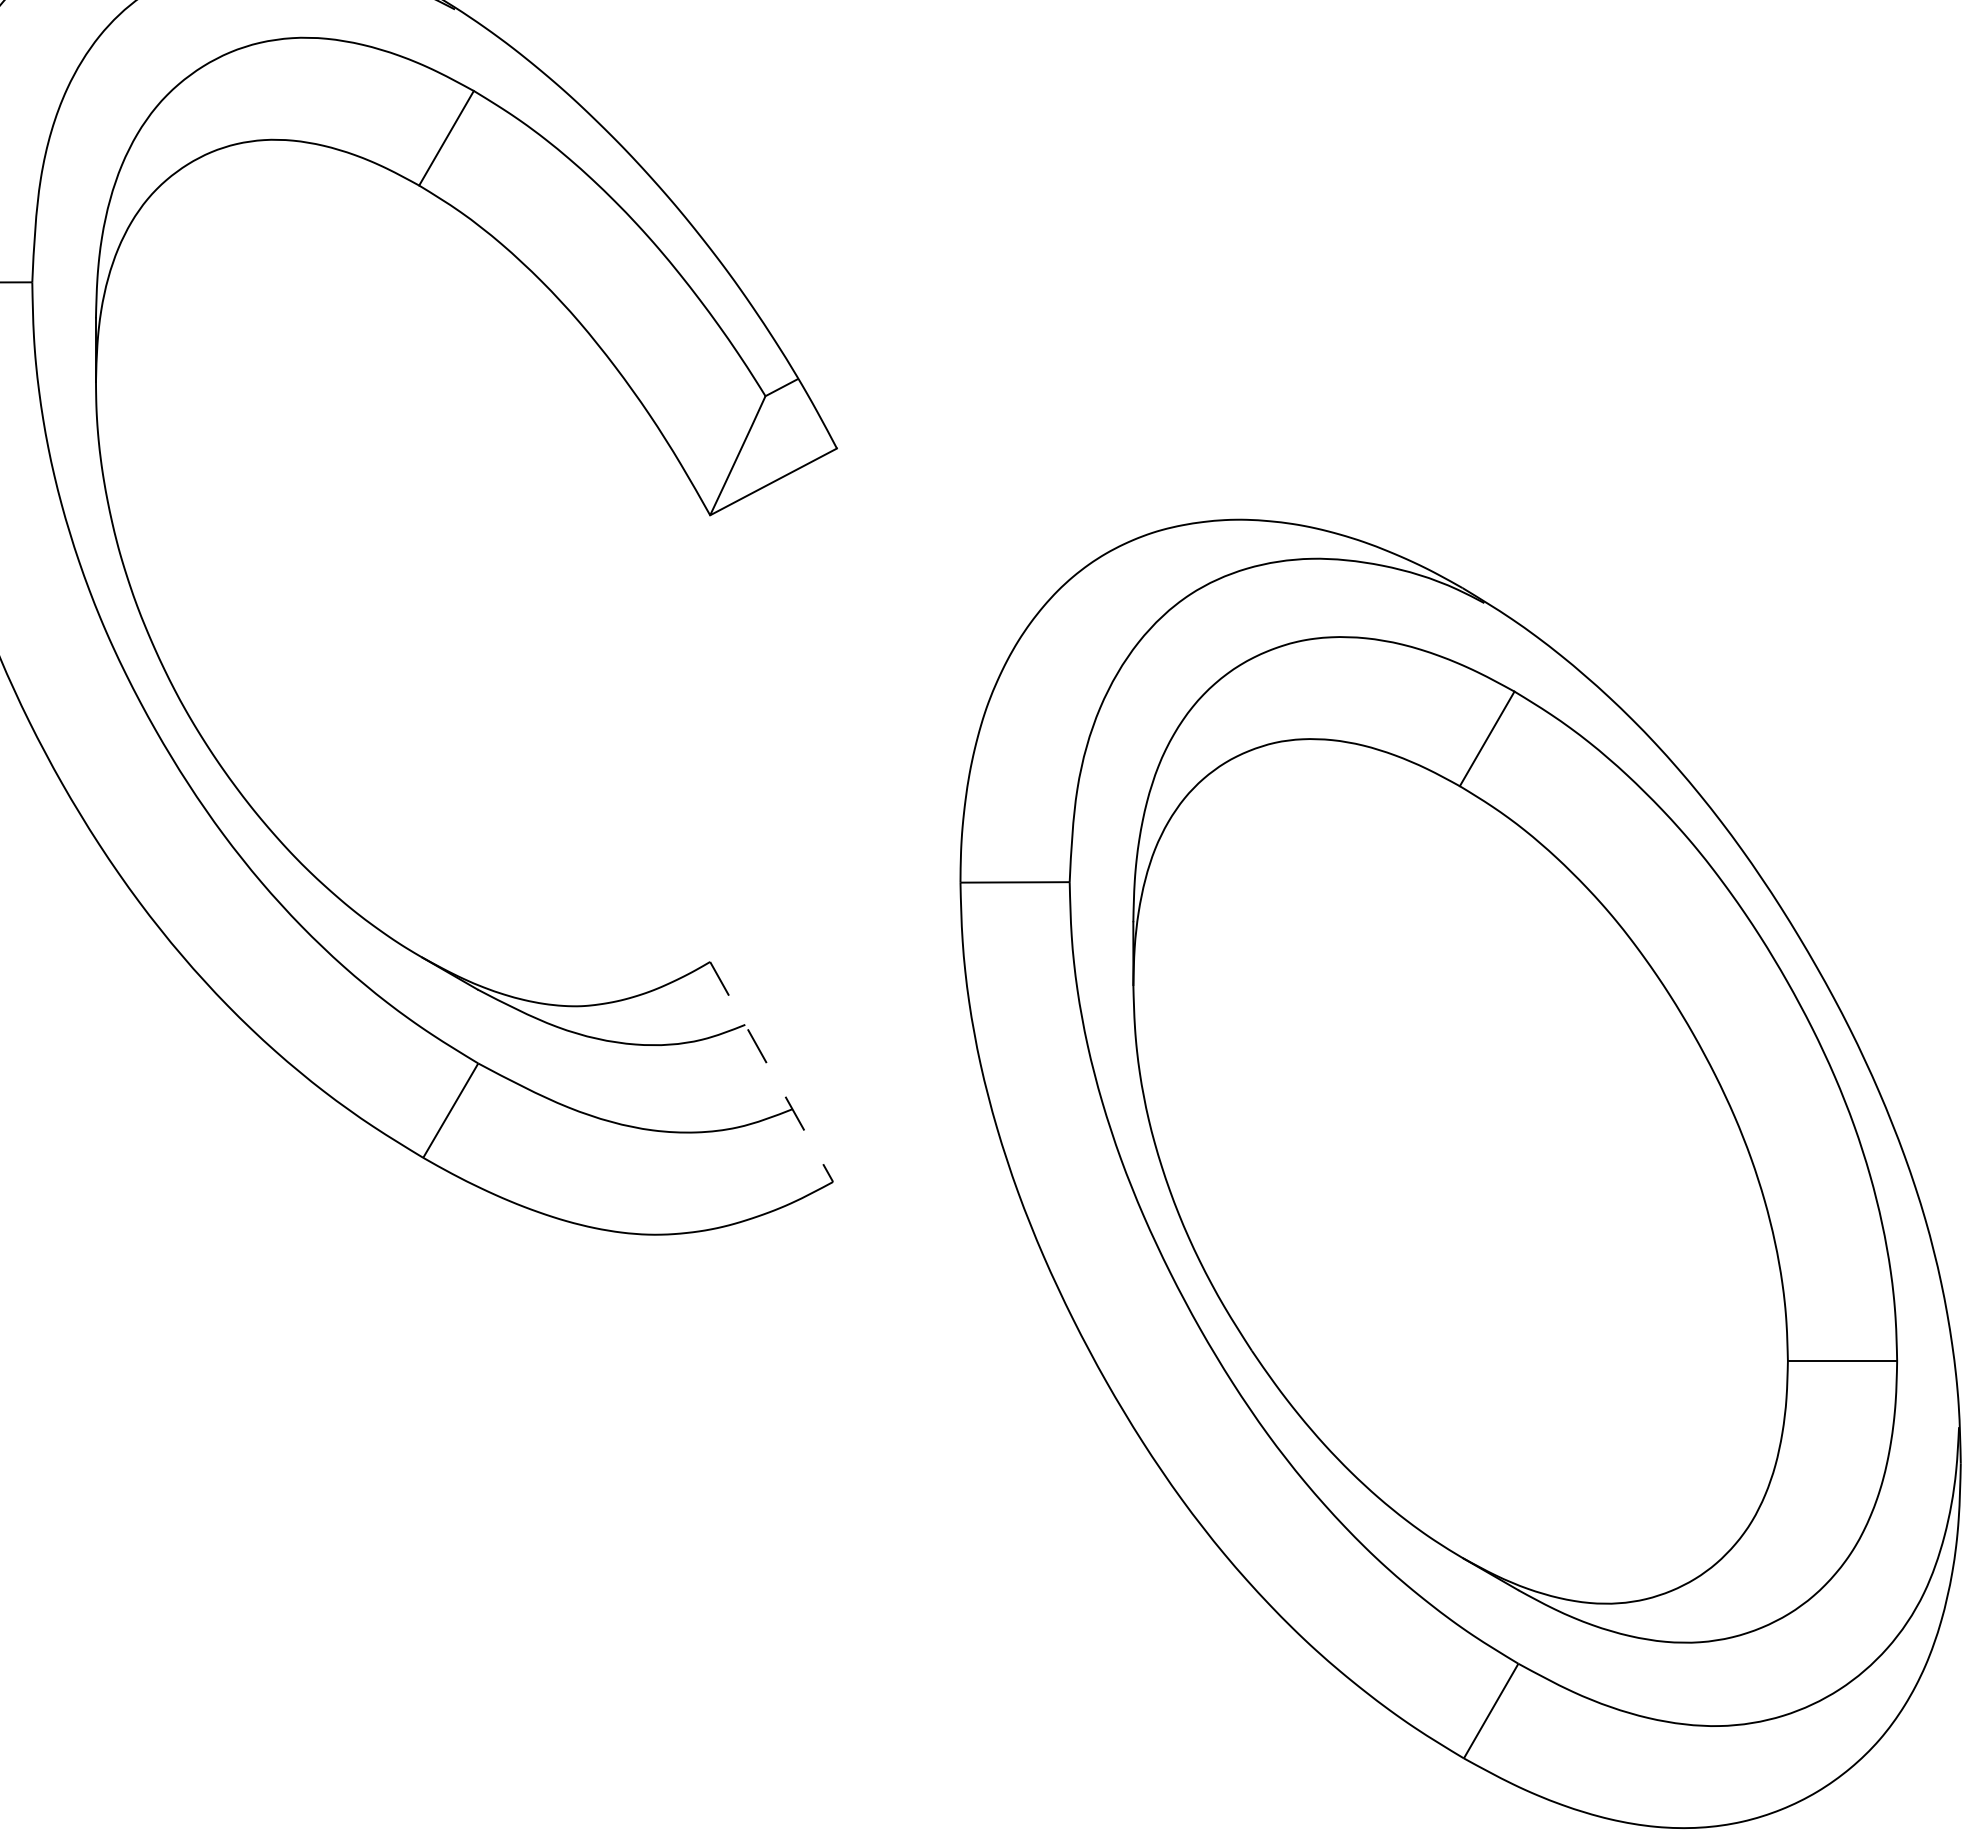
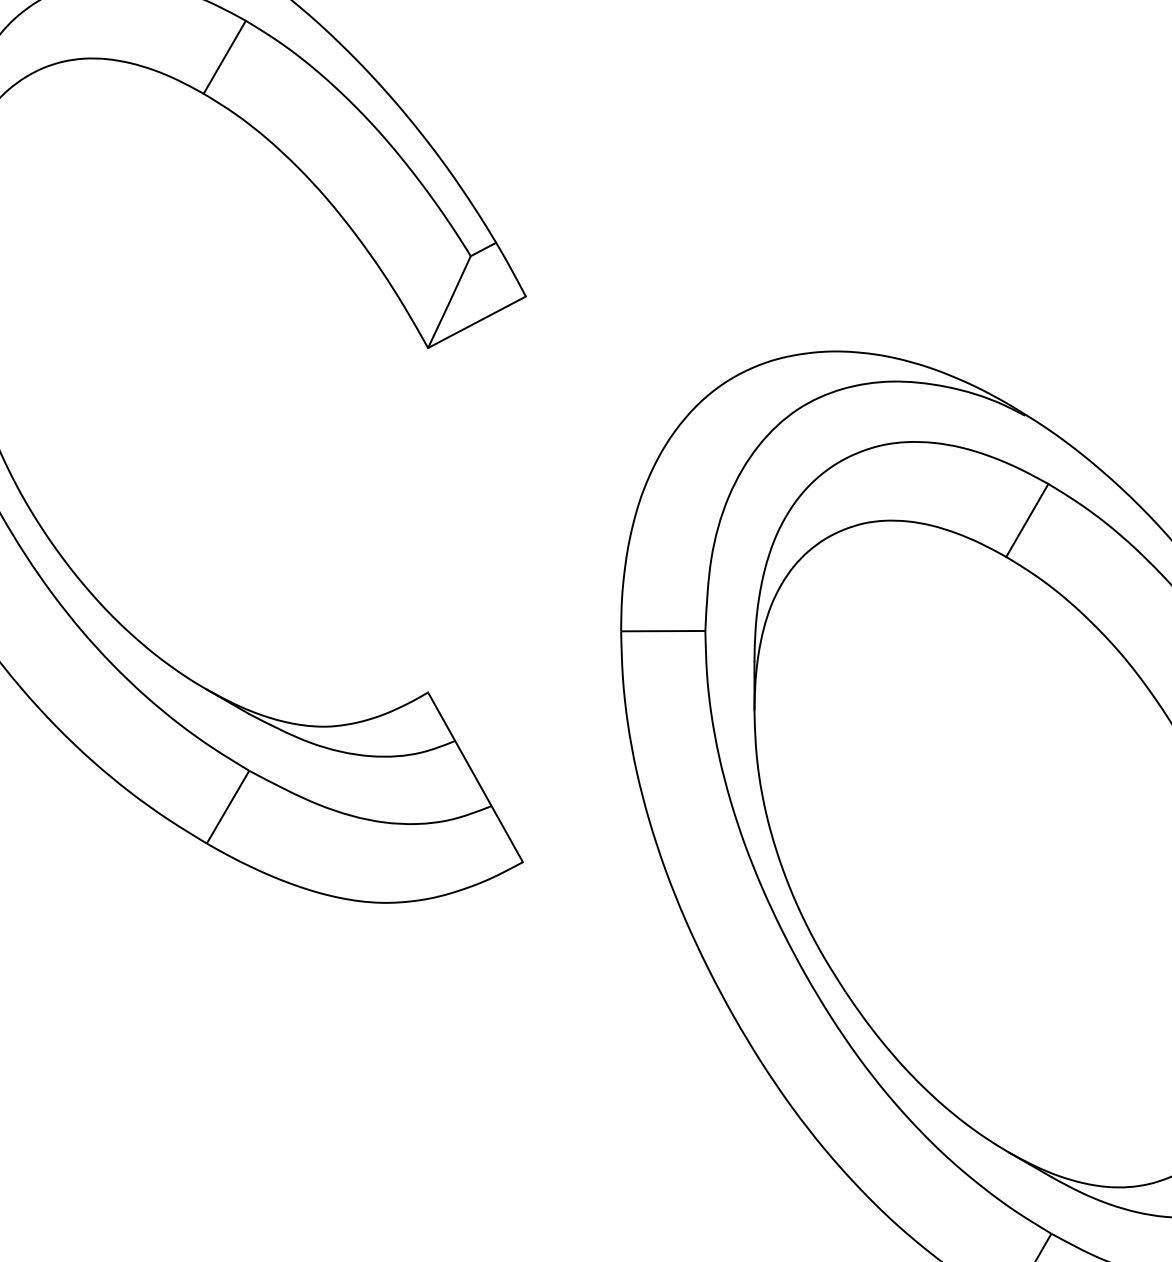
line: (771, 1072) -> (475, 777), dashed -> solid

